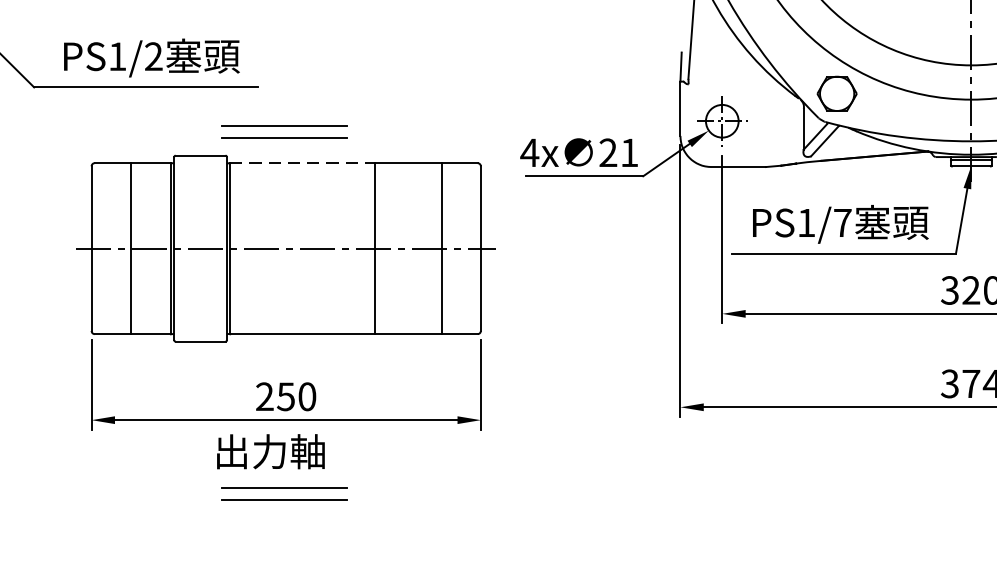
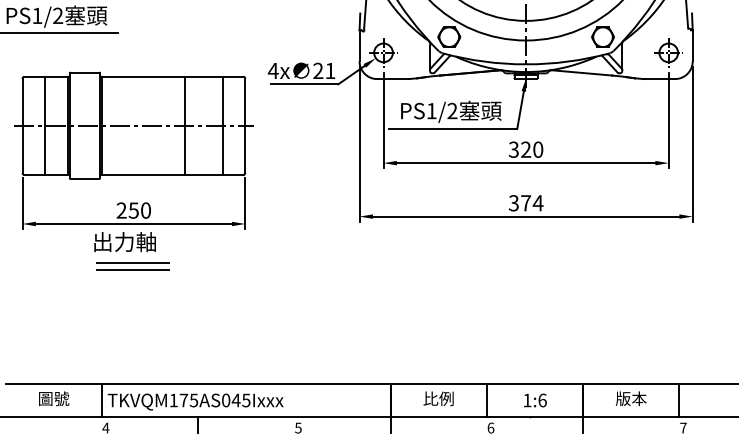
part: (283, 132) -> (132, 59), removed
line: (302, 162) -> (143, 76), dashed -> solid
text: (842, 221) -> (452, 110), PS1/7 -> PS1/2

